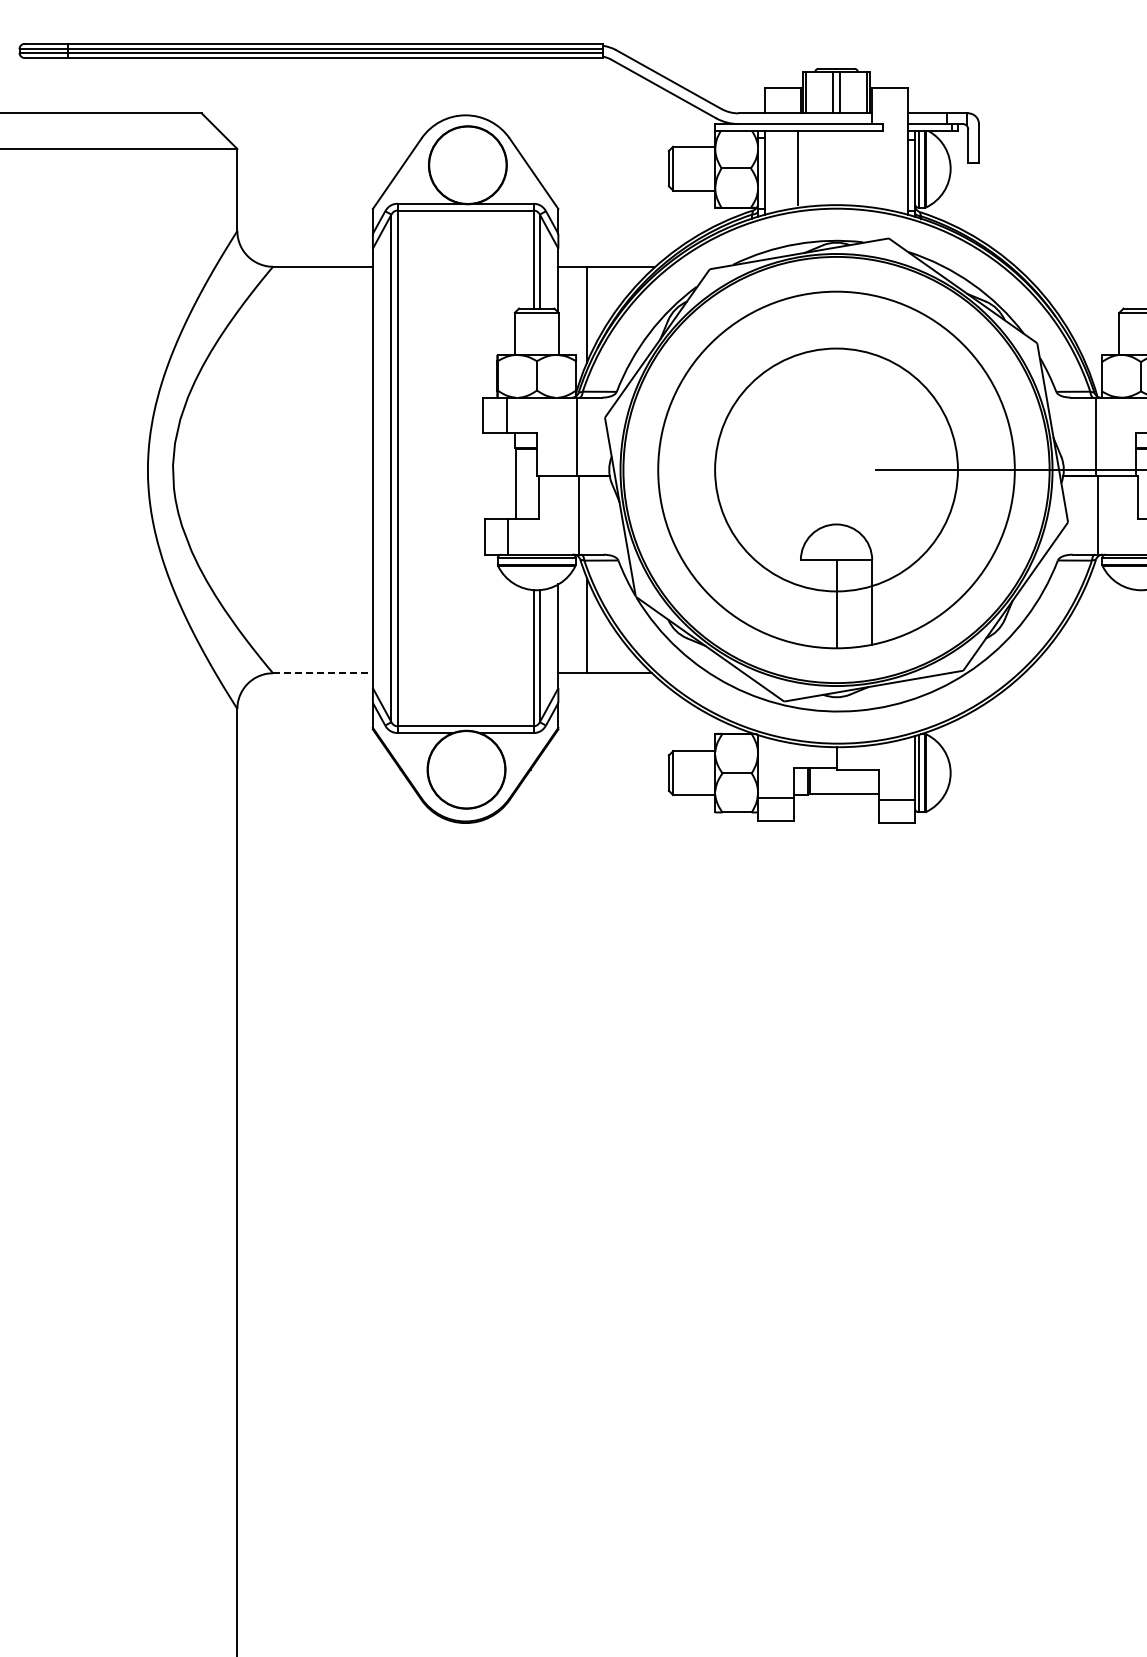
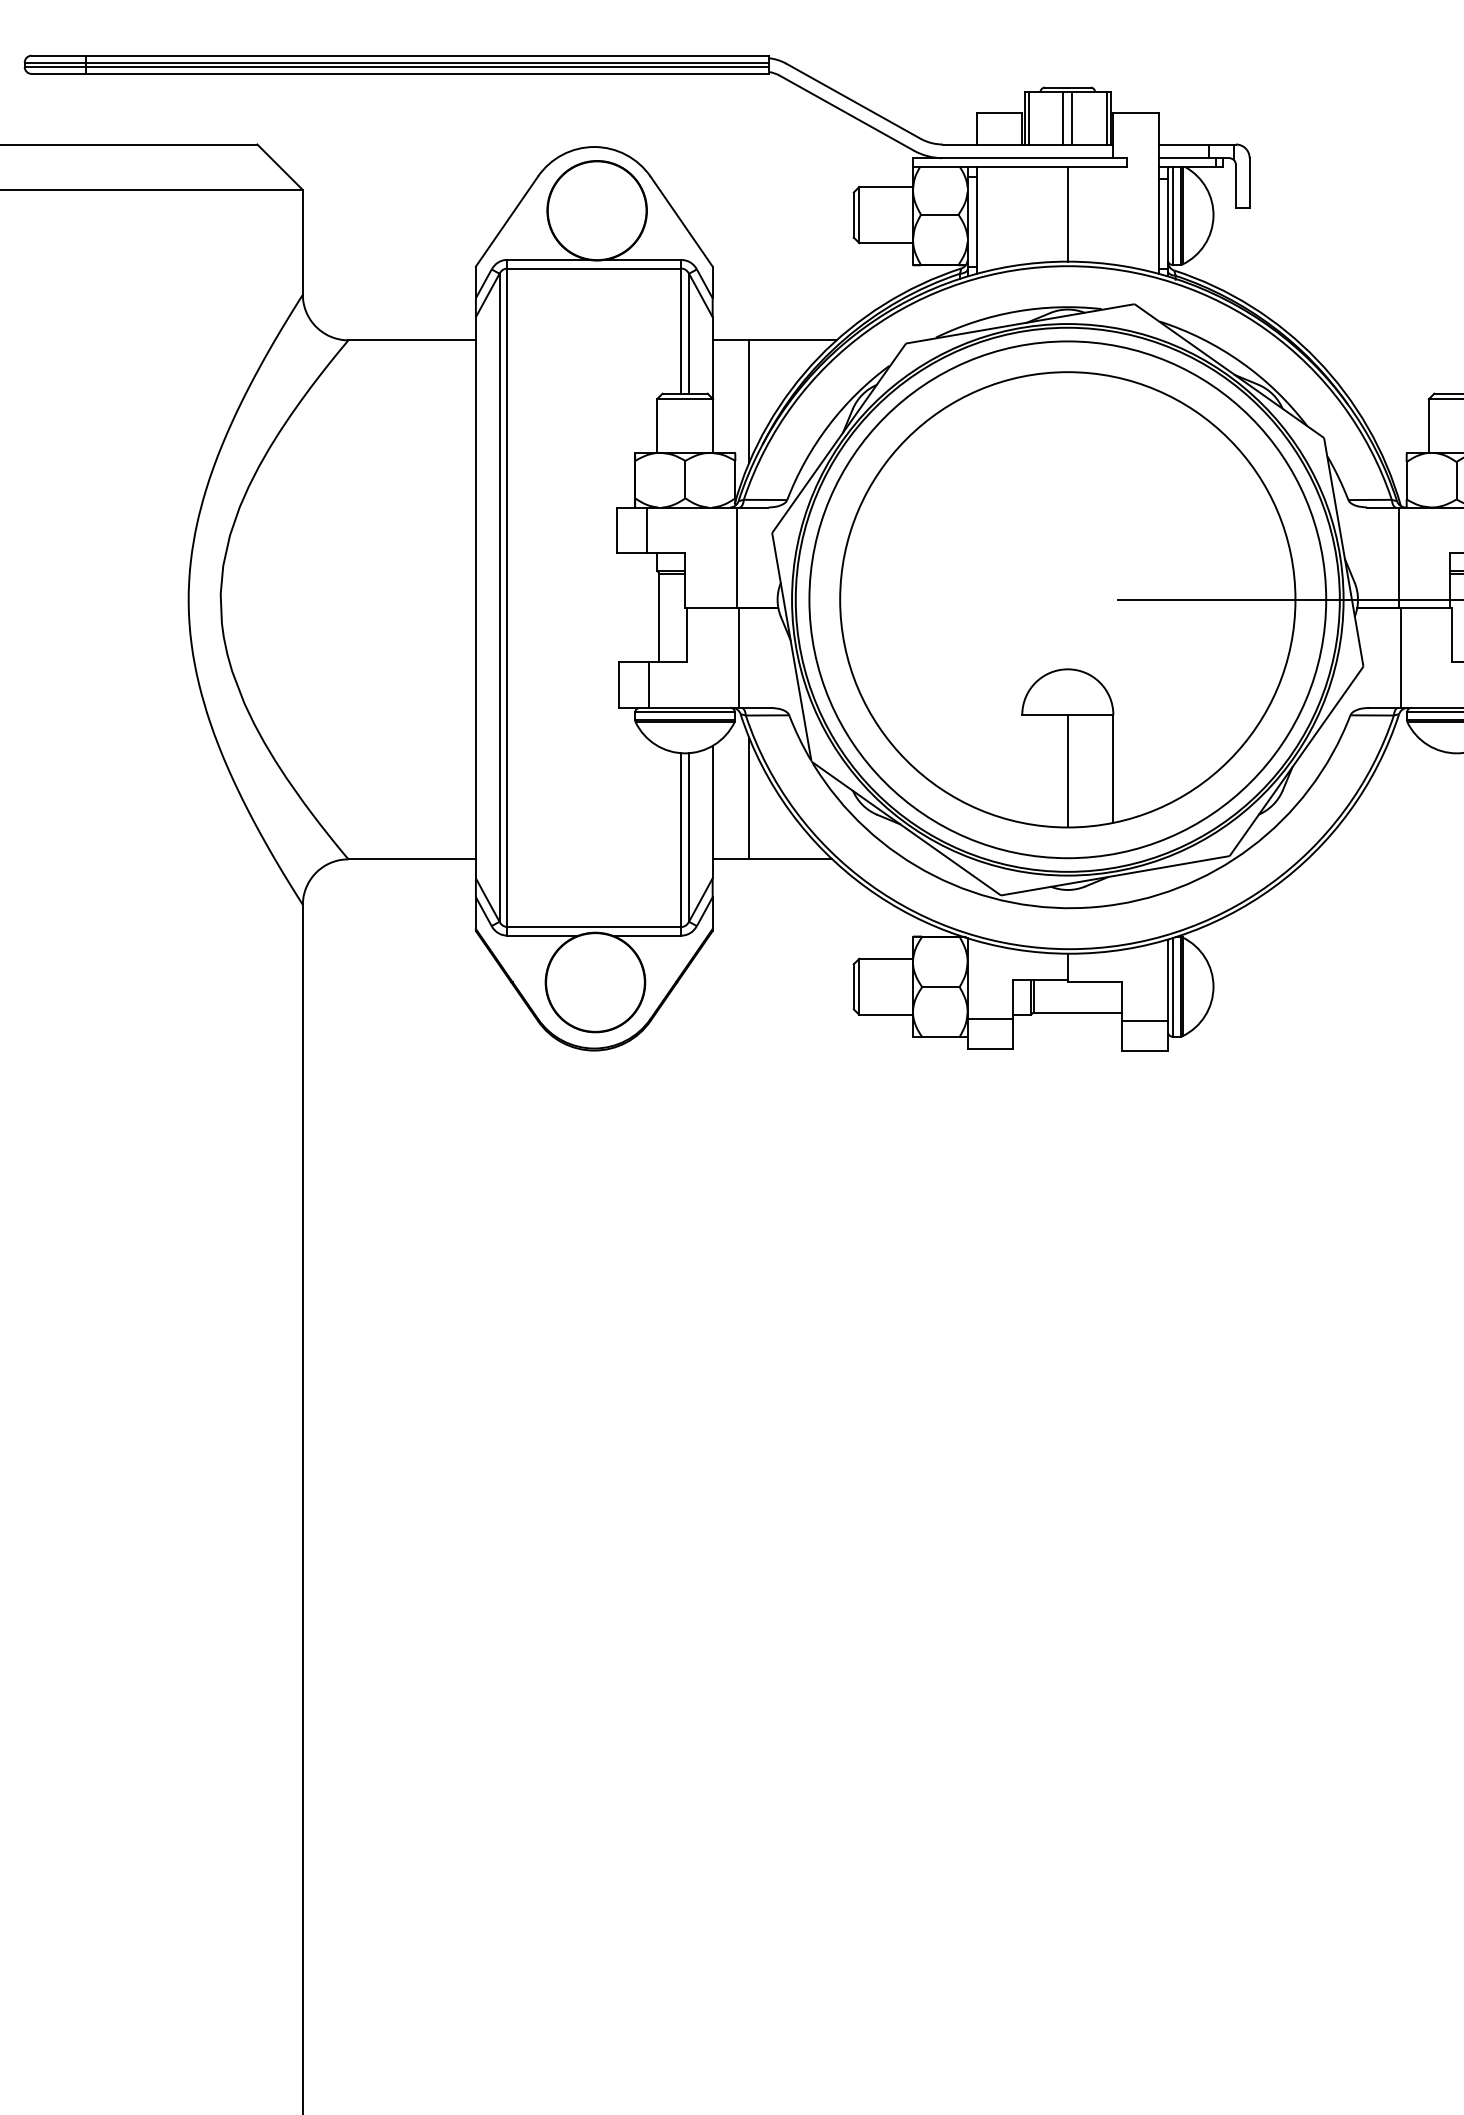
line: (797, 168) -> (1067, 214), moved
circle: (836, 469) -> (1067, 599), size x1.67
line: (322, 673) -> (411, 859), dashed -> solid

